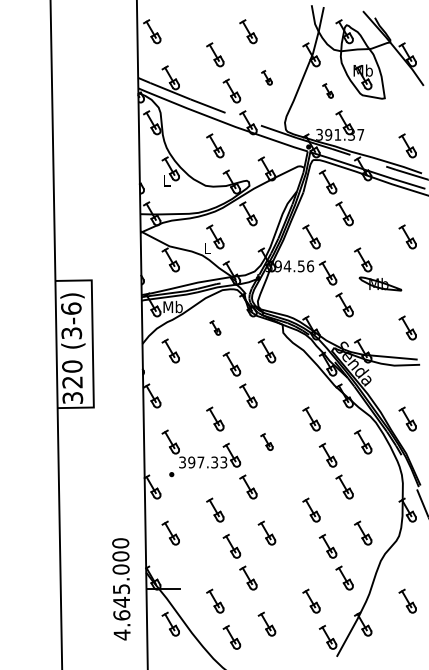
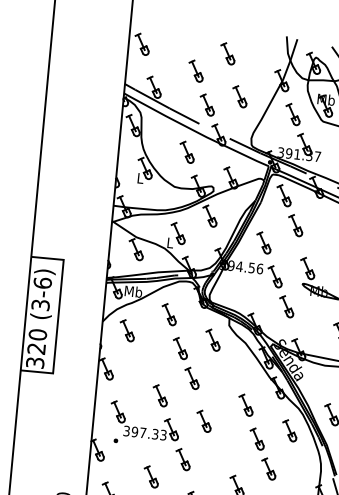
part: (266, 77) -> (239, 96), size x1.67
part: (327, 90) -> (292, 113), size x1.67
part: (215, 327) -> (169, 314), size x1.67
part: (266, 441) -> (203, 420), size x1.43

